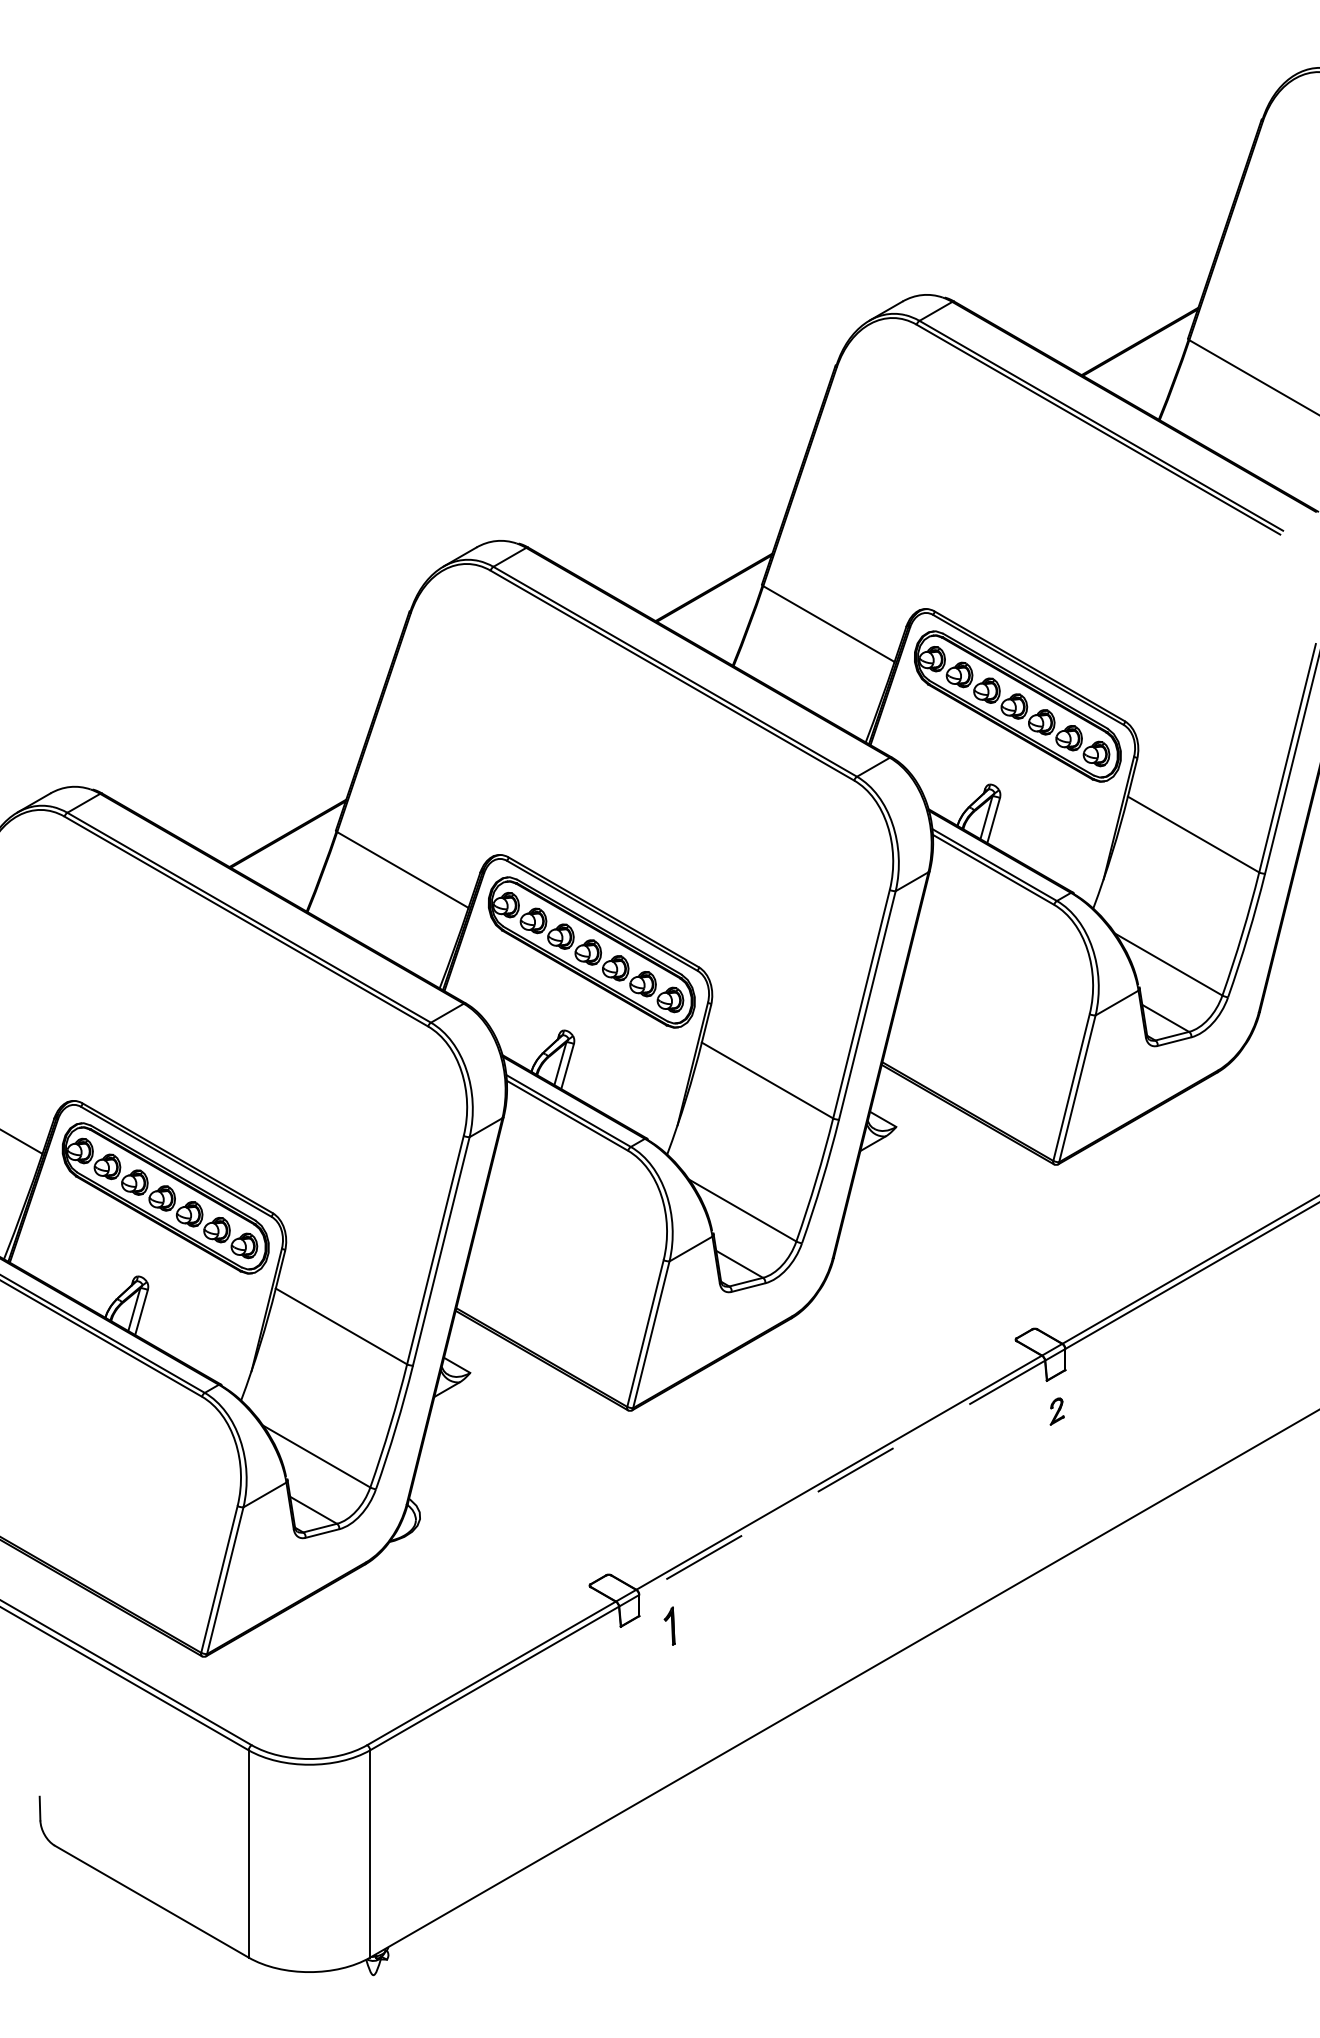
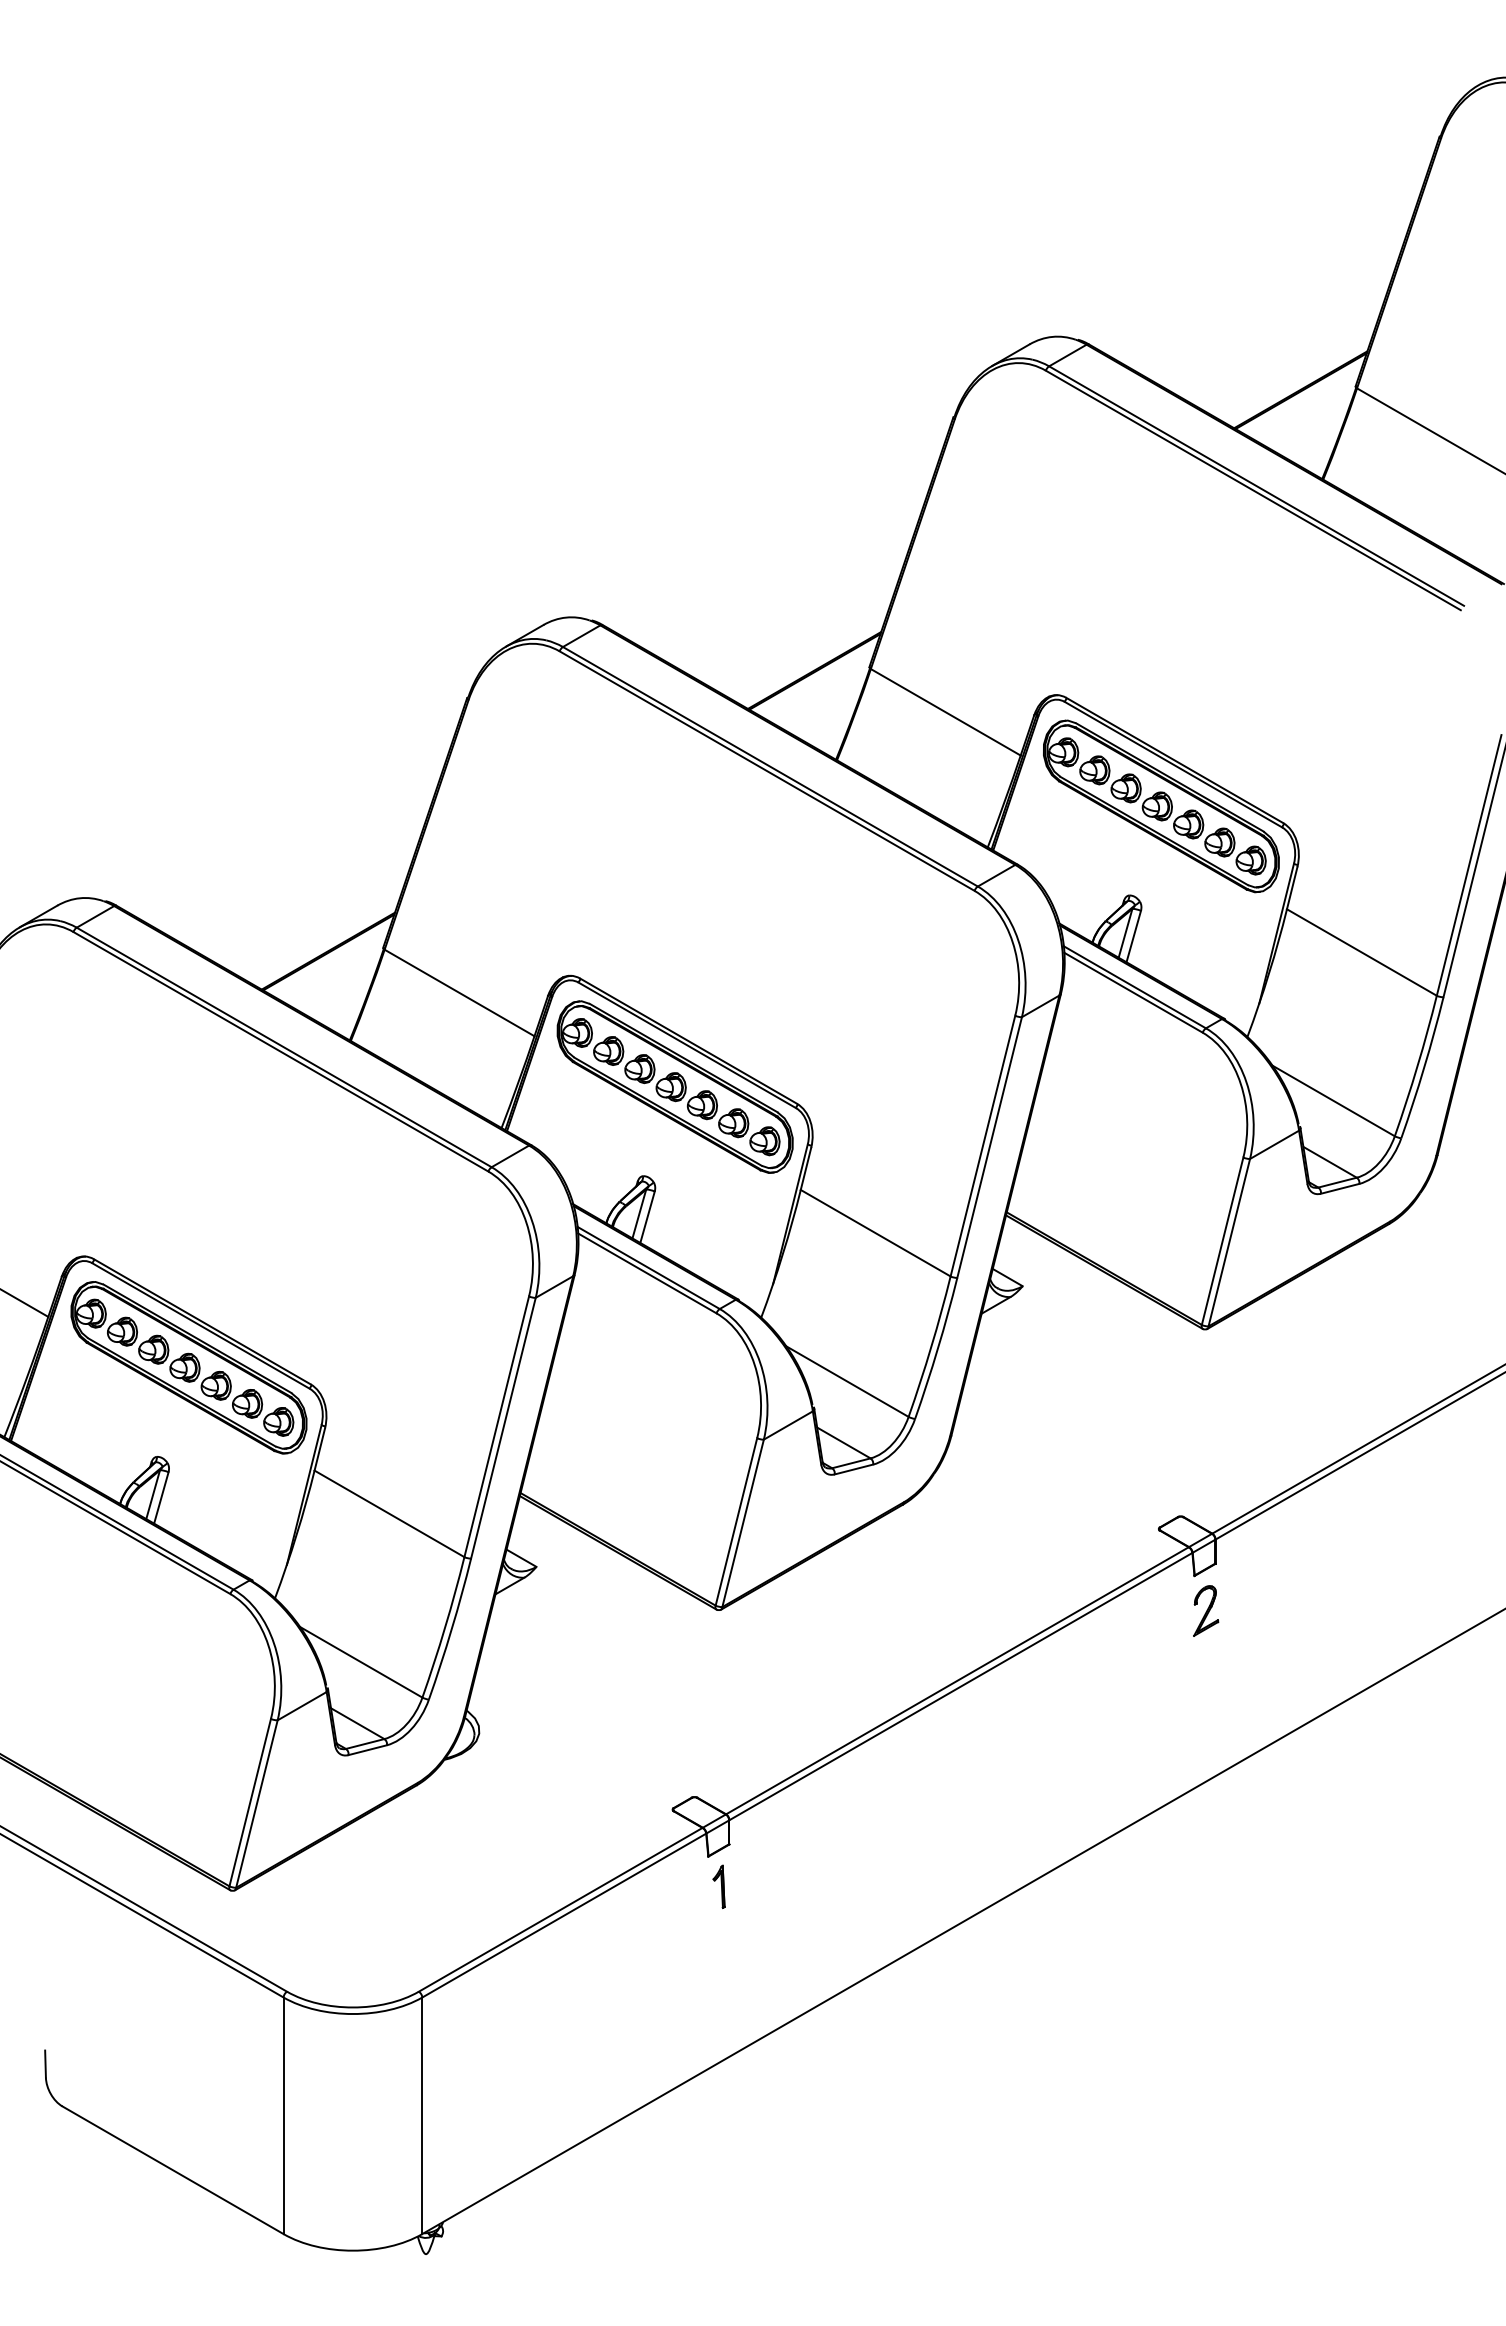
part: (1057, 1411) -> (1206, 1610), size x1.67
line: (841, 1477) -> (960, 1686), dashed -> solid
part: (669, 1625) -> (718, 1886), moved

